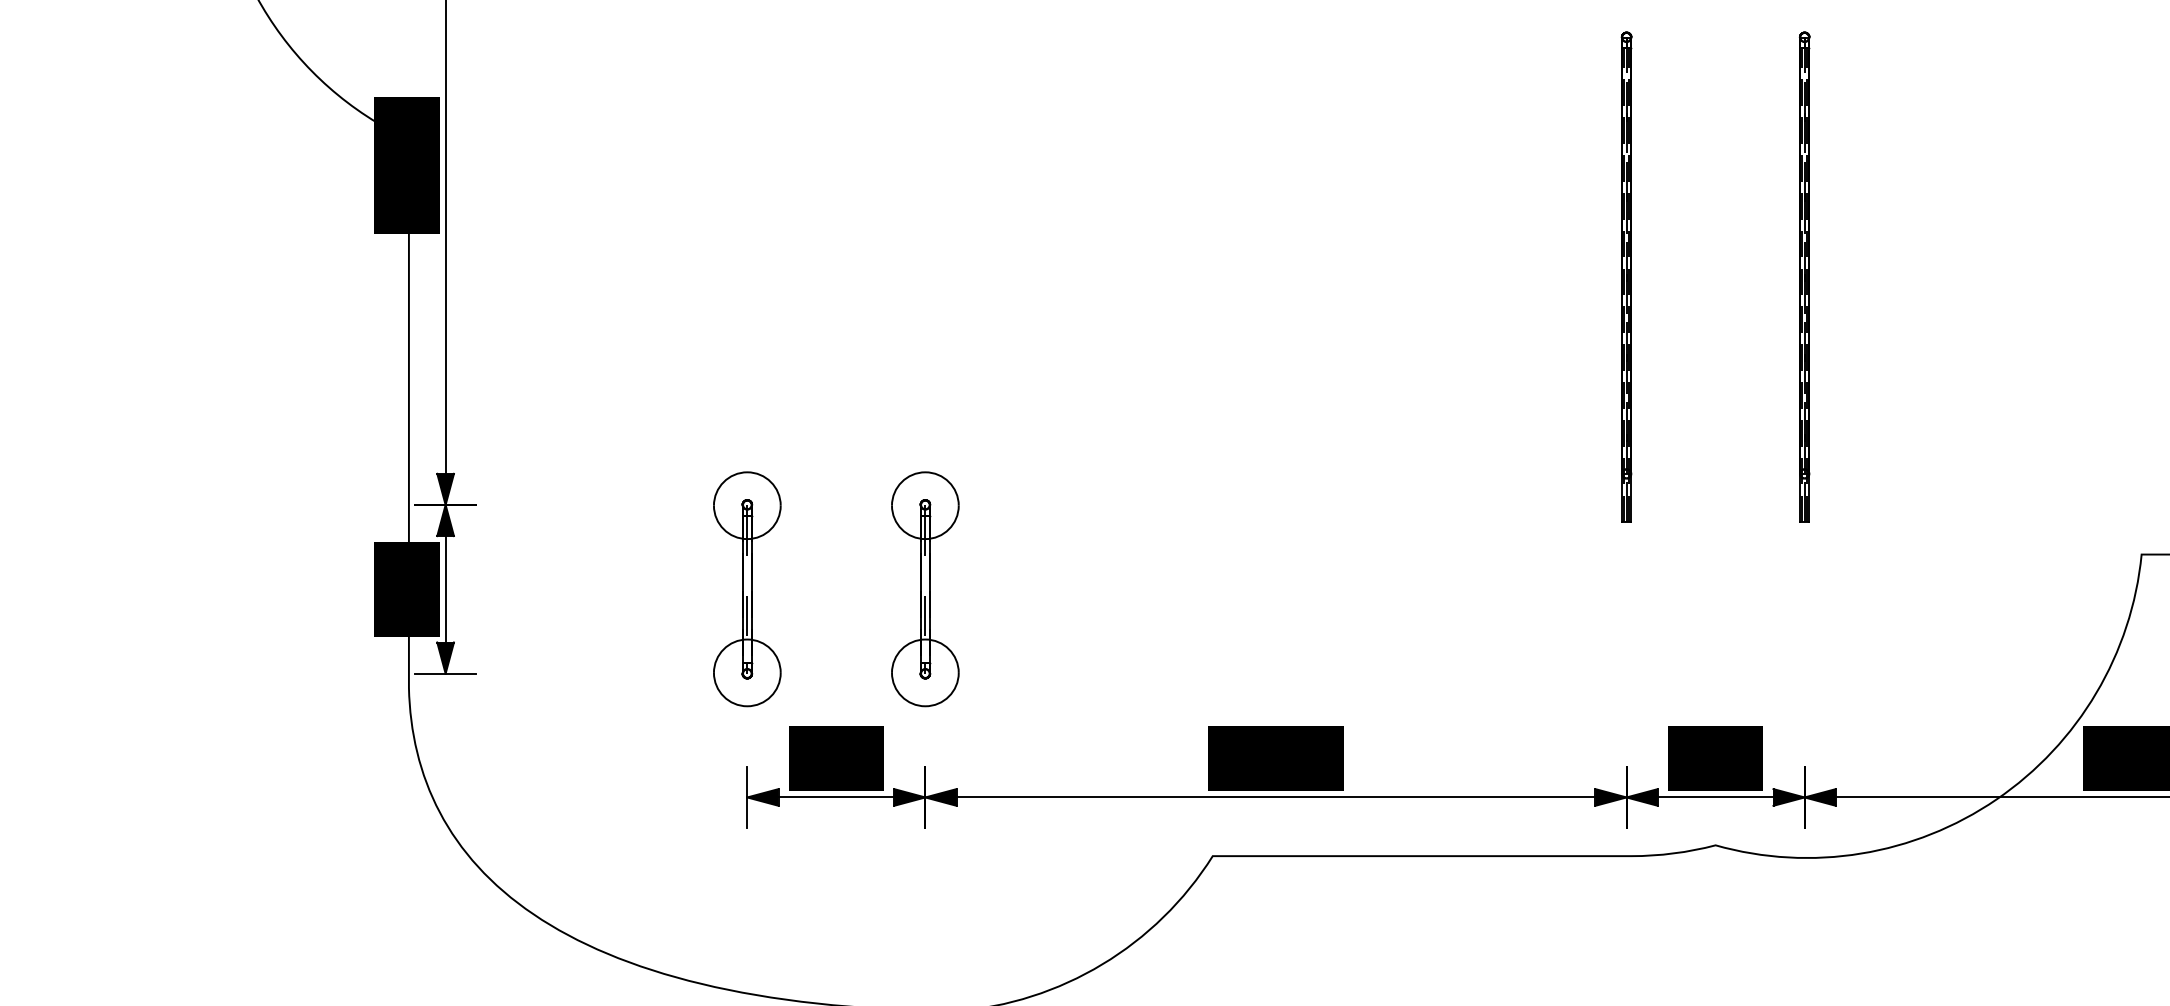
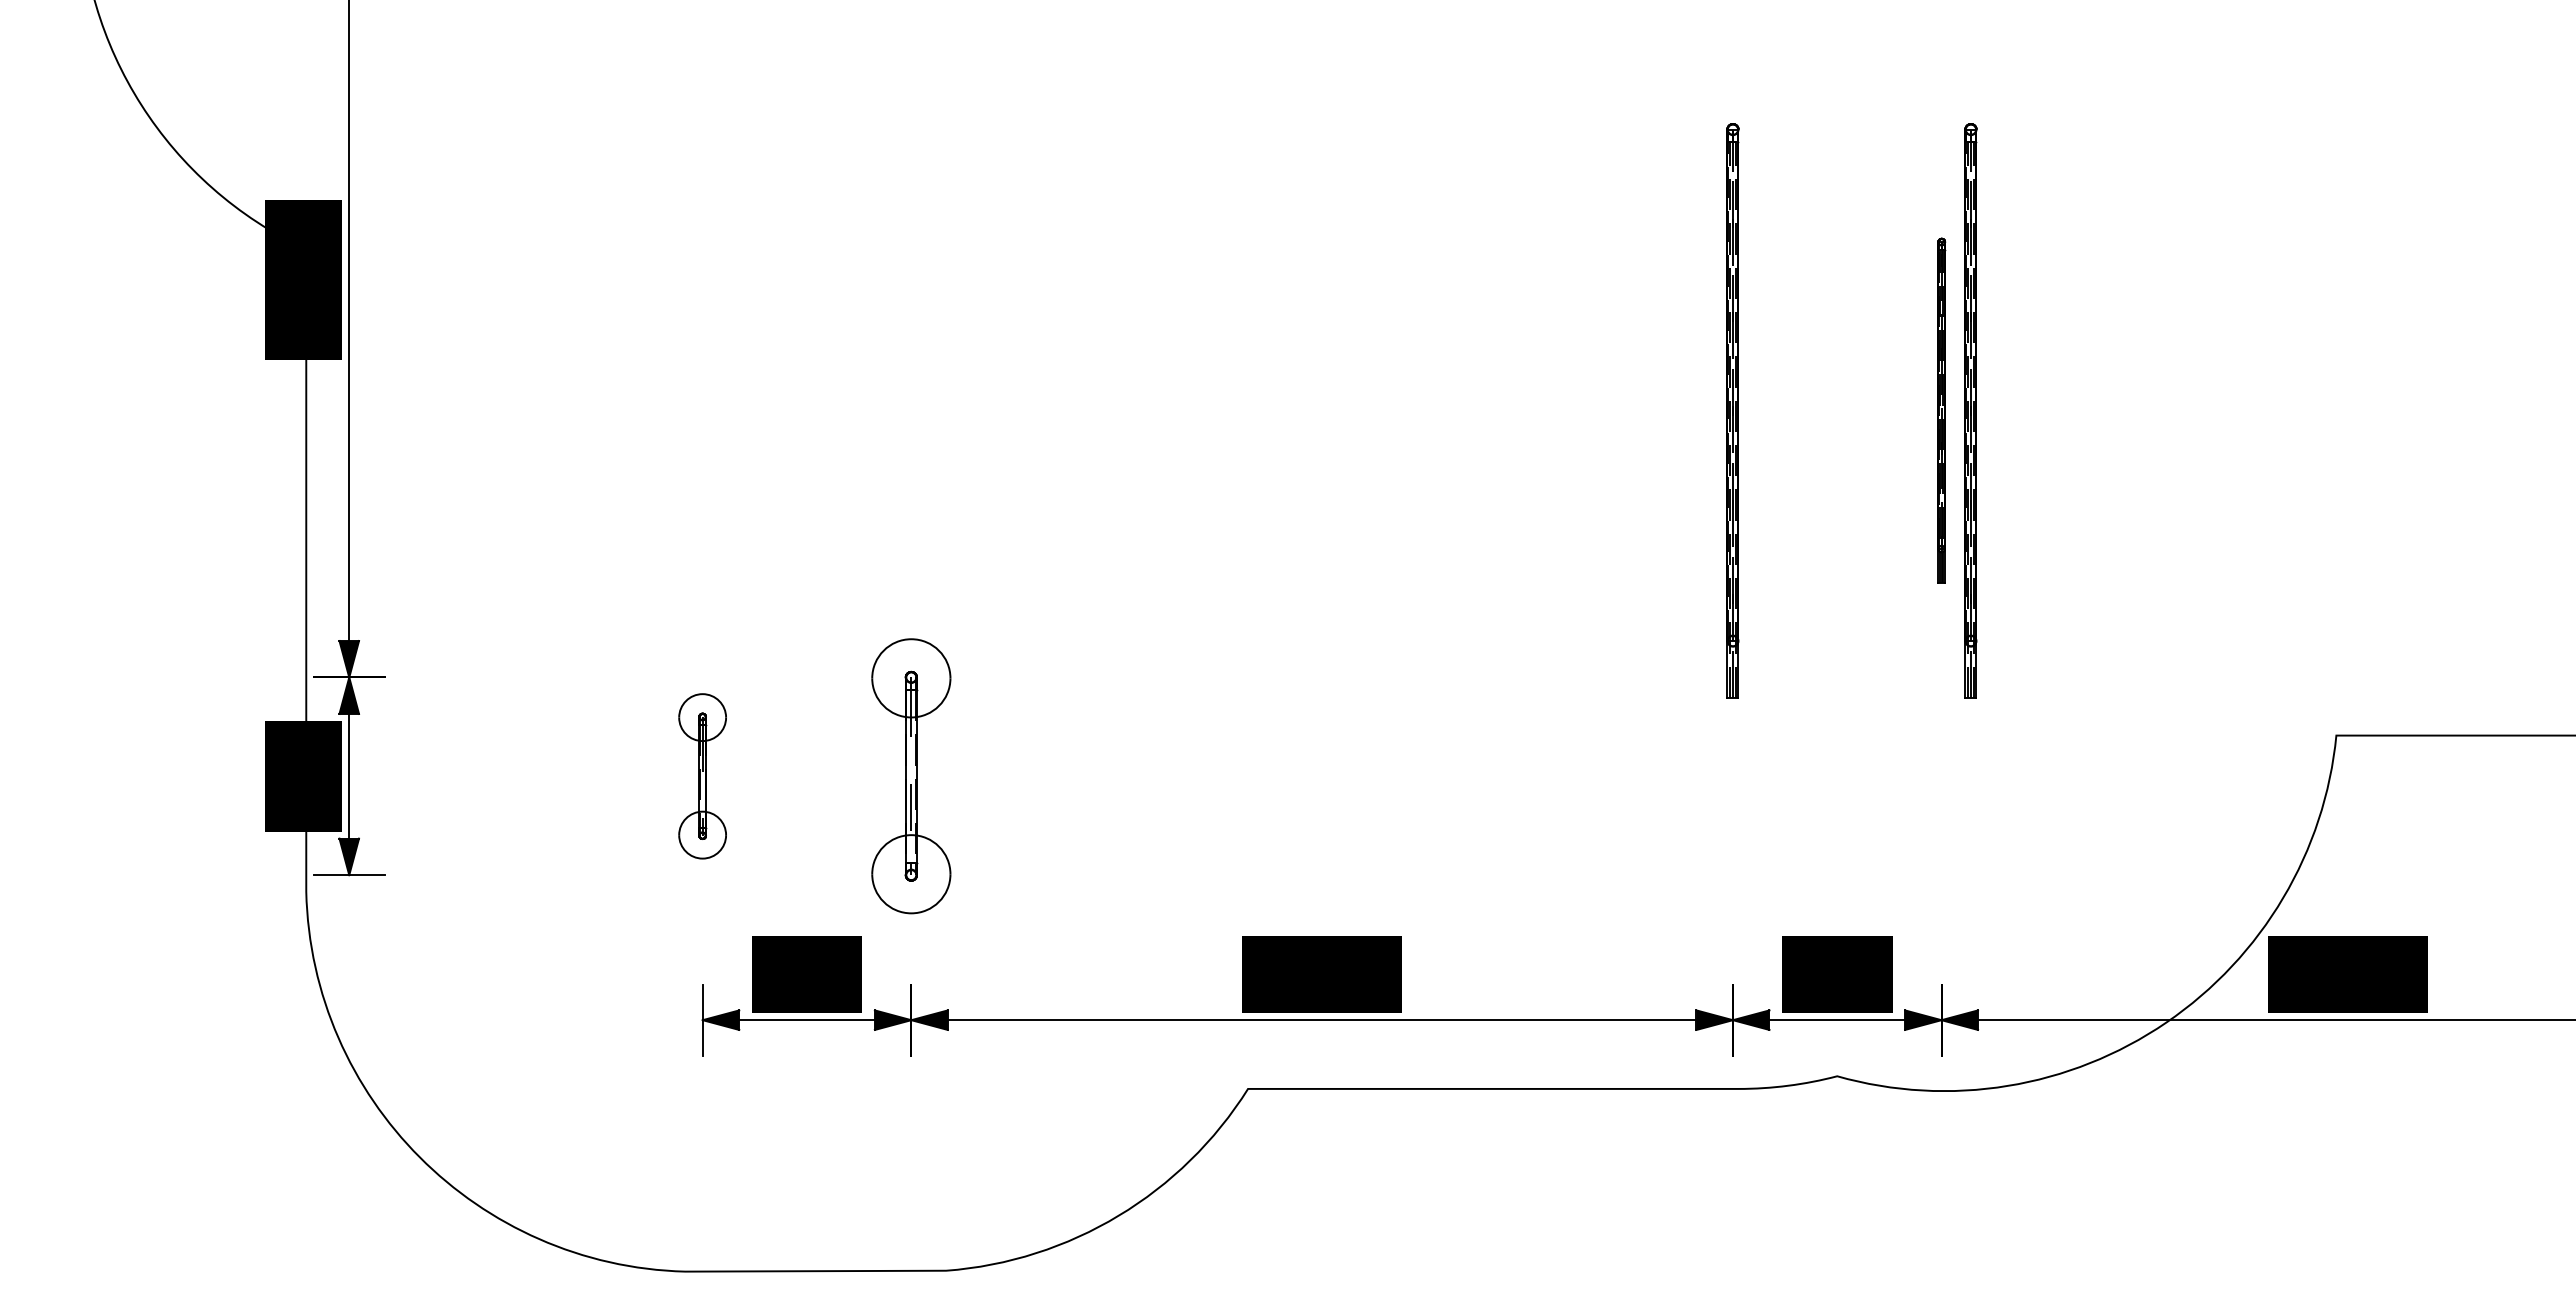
part: (1804, 277) -> (1941, 410), size x0.6
part: (1829, 277) -> (1970, 410), added
part: (747, 589) -> (702, 776), size x0.6

